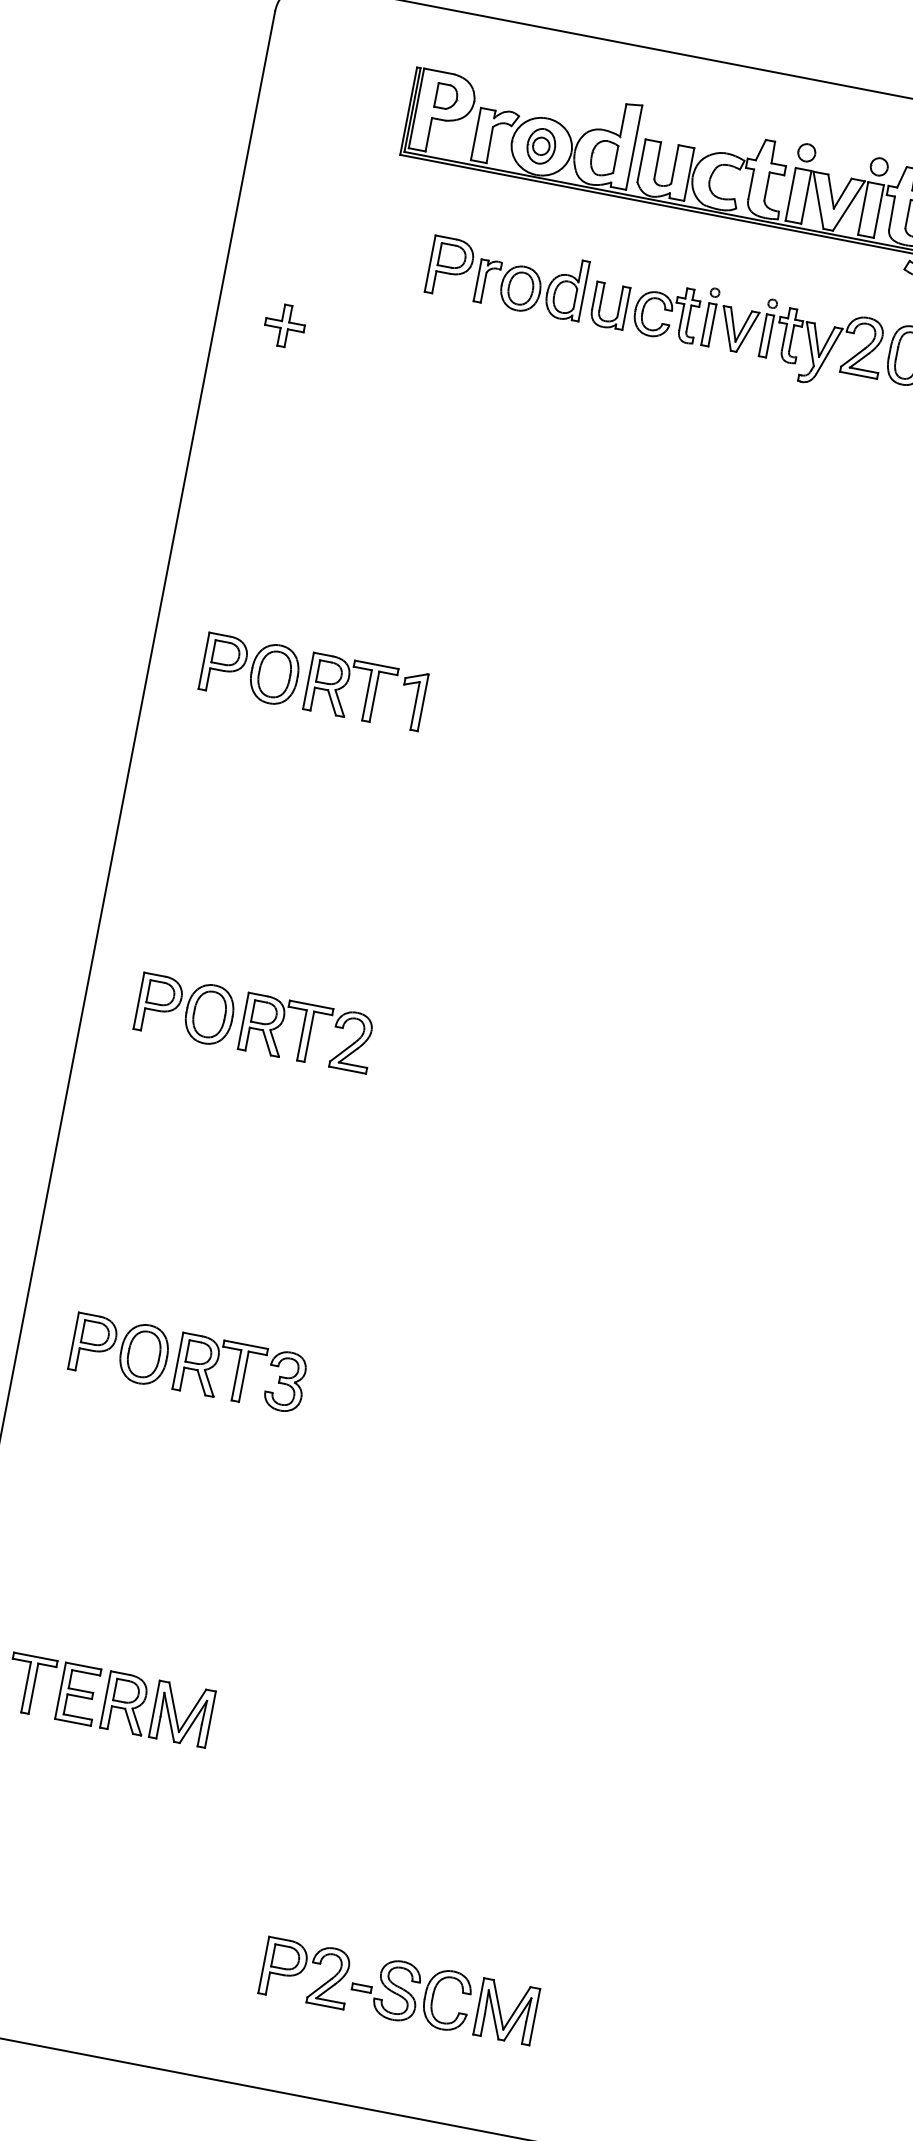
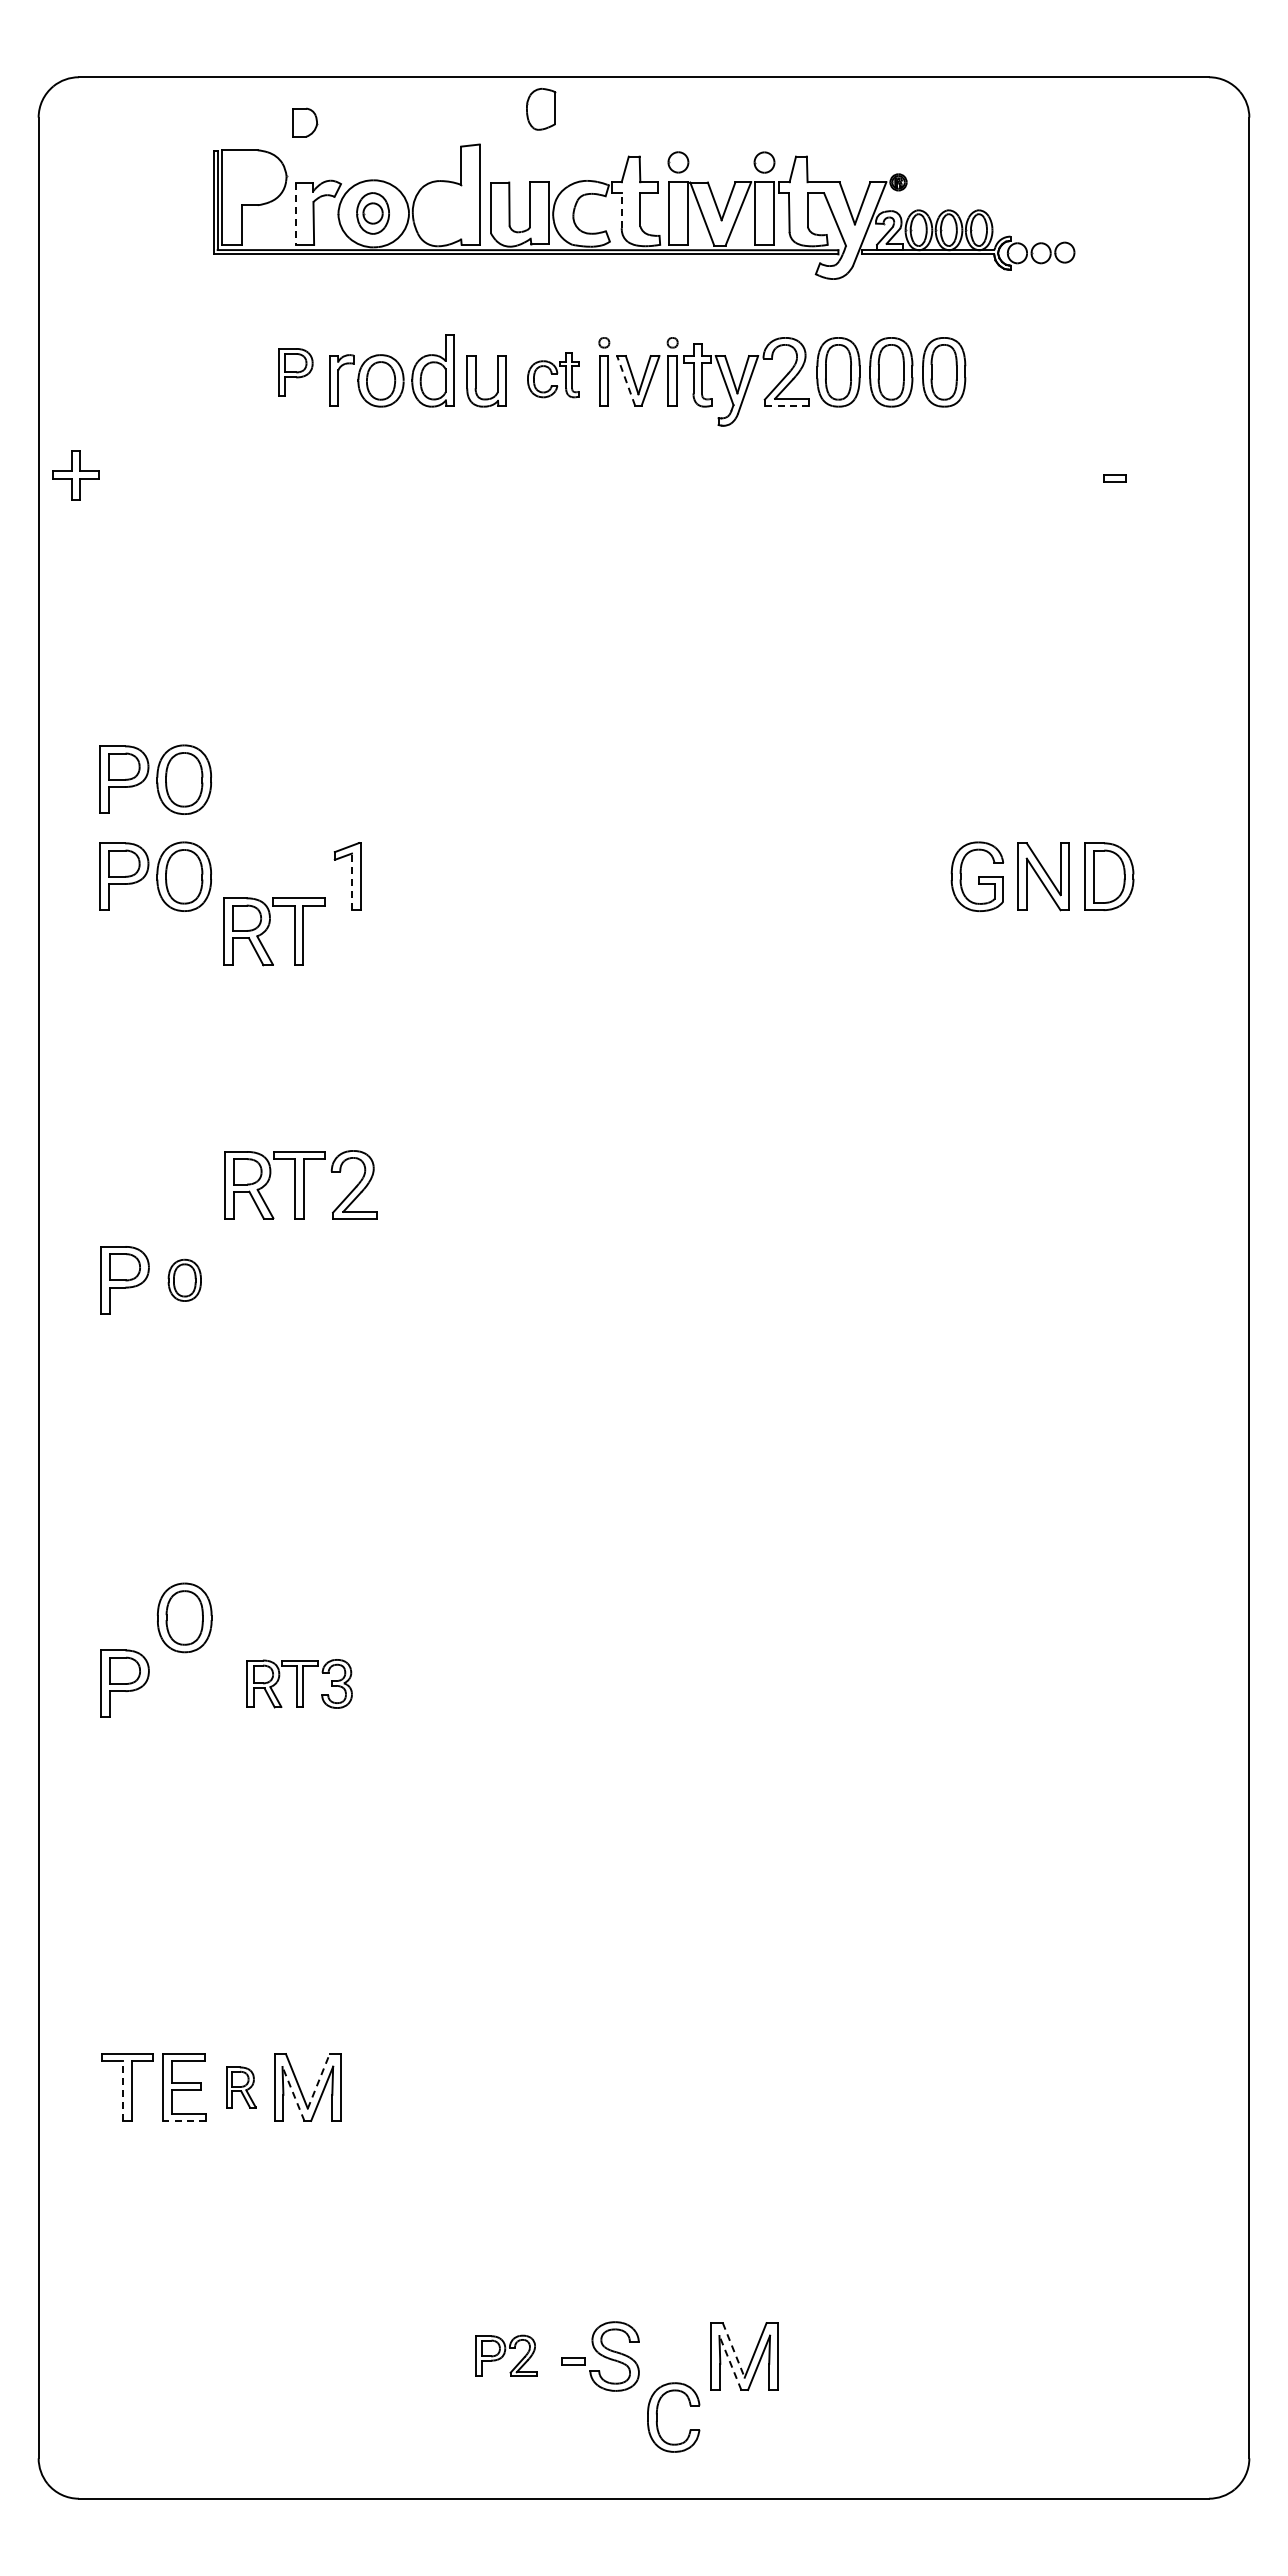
part: (447, 96) -> (305, 122), moved
line: (475, 133) -> (295, 213), solid -> dashed
part: (603, 158) -> (541, 109), moved
line: (751, 184) -> (621, 210), solid -> dashed
part: (450, 267) -> (295, 372), size x0.7
part: (667, 312) -> (553, 375), size x0.7
part: (284, 325) -> (75, 475), moved
line: (726, 327) -> (625, 380), solid -> dashed
line: (858, 375) -> (786, 405), solid -> dashed
part: (266, 587) -> (155, 779), added
part: (346, 685) -> (268, 928), moved
line: (415, 705) -> (352, 881), solid -> dashed
part: (209, 1014) -> (184, 1280), size x0.6
part: (307, 1032) -> (300, 1184), moved
part: (144, 1353) -> (184, 1617), moved
part: (240, 1372) -> (299, 1683), size x0.7
line: (26, 1687) -> (123, 2091), solid -> dashed
part: (126, 1703) -> (241, 2087), size x0.6
line: (192, 1710) -> (318, 2080), solid -> dashed
line: (169, 1716) -> (293, 2093), solid -> dashed
line: (72, 1721) -> (183, 2120), solid -> dashed
part: (306, 1972) -> (506, 2355), size x0.6
part: (433, 1997) -> (657, 2417), moved
line: (498, 2004) -> (733, 2350), solid -> dashed
line: (493, 2014) -> (730, 2362), solid -> dashed

